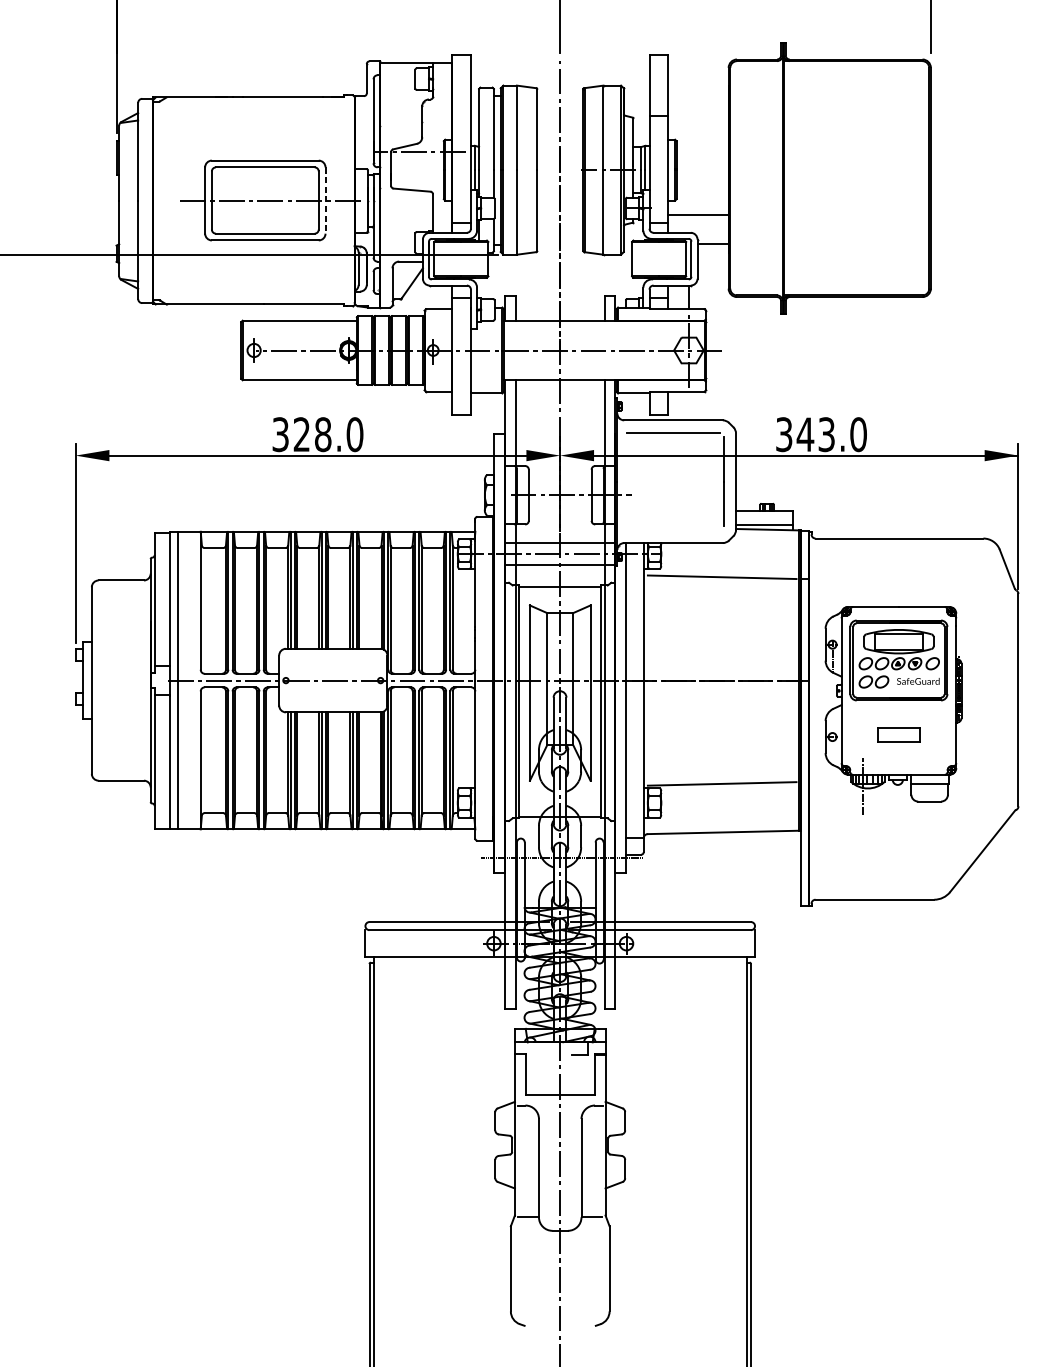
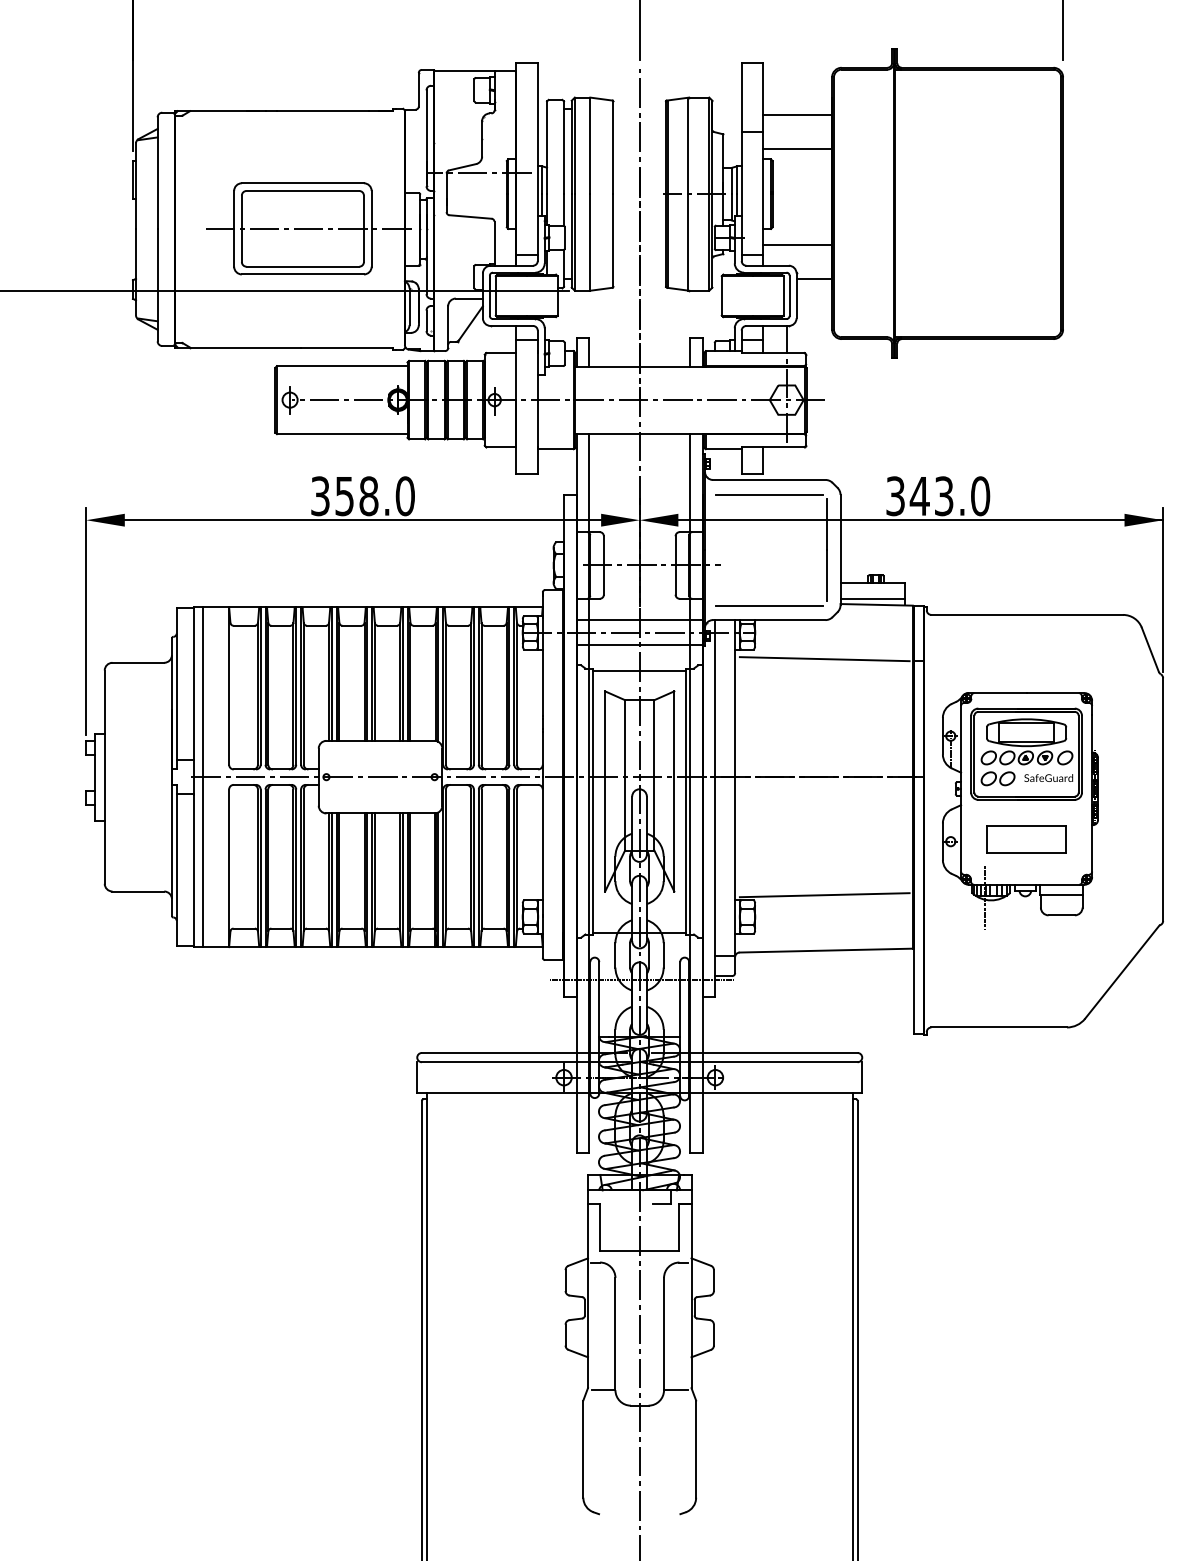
line: (698, 101) -> (797, 115), added
line: (698, 131) -> (797, 149), added
line: (325, 200) -> (371, 228), dashed -> solid
text: (301, 434) -> (344, 496), 328.0 -> 358.0
line: (673, 530) -> (769, 605), added
part: (898, 735) -> (1026, 839), size x1.67

